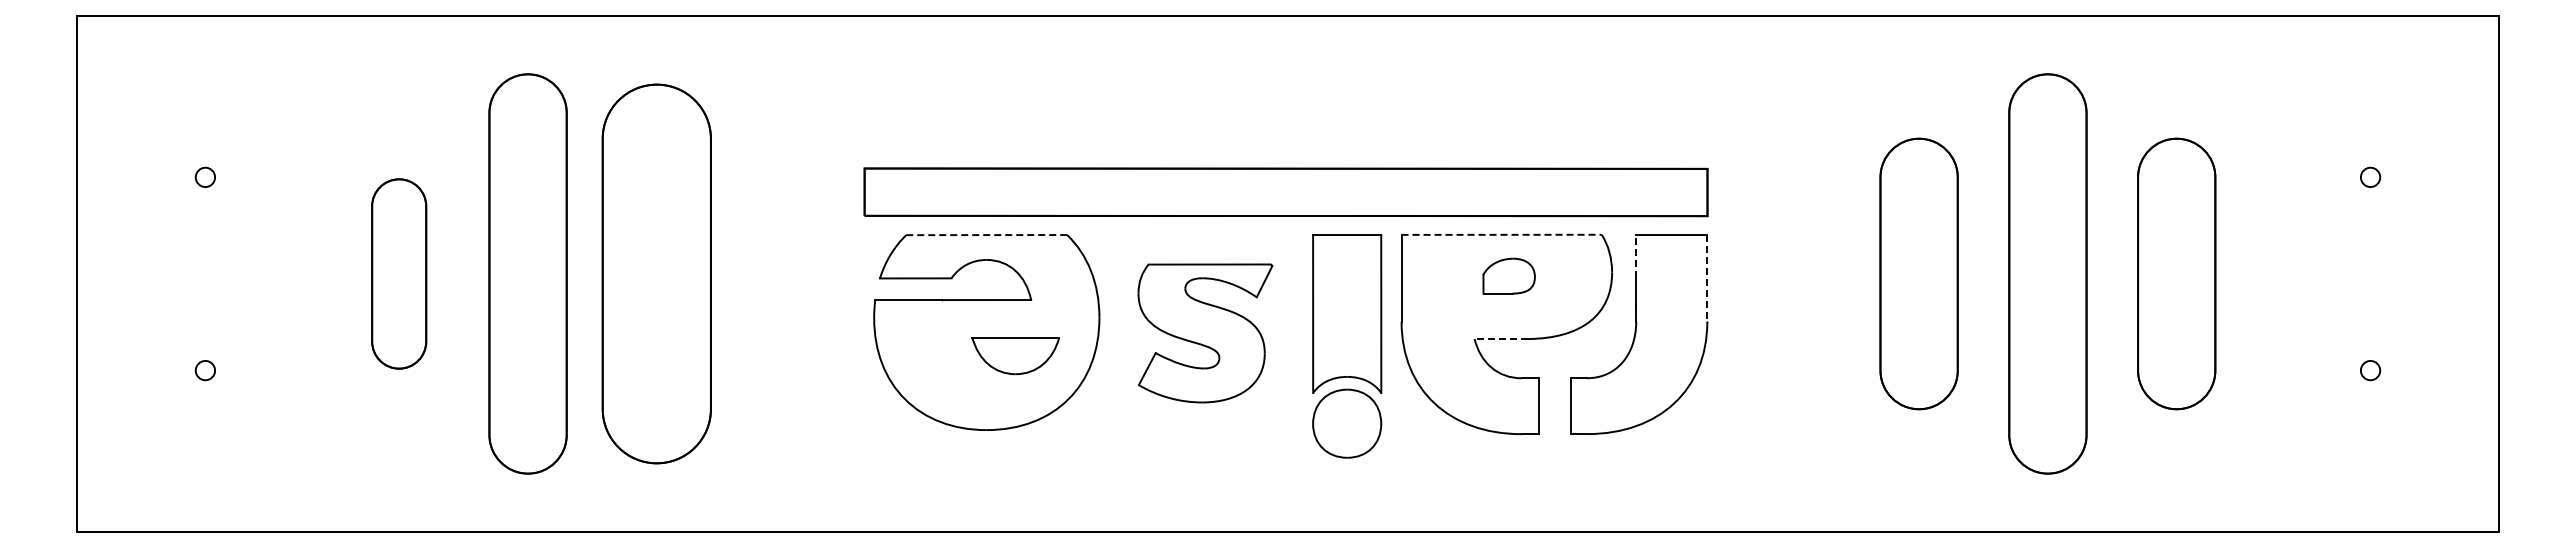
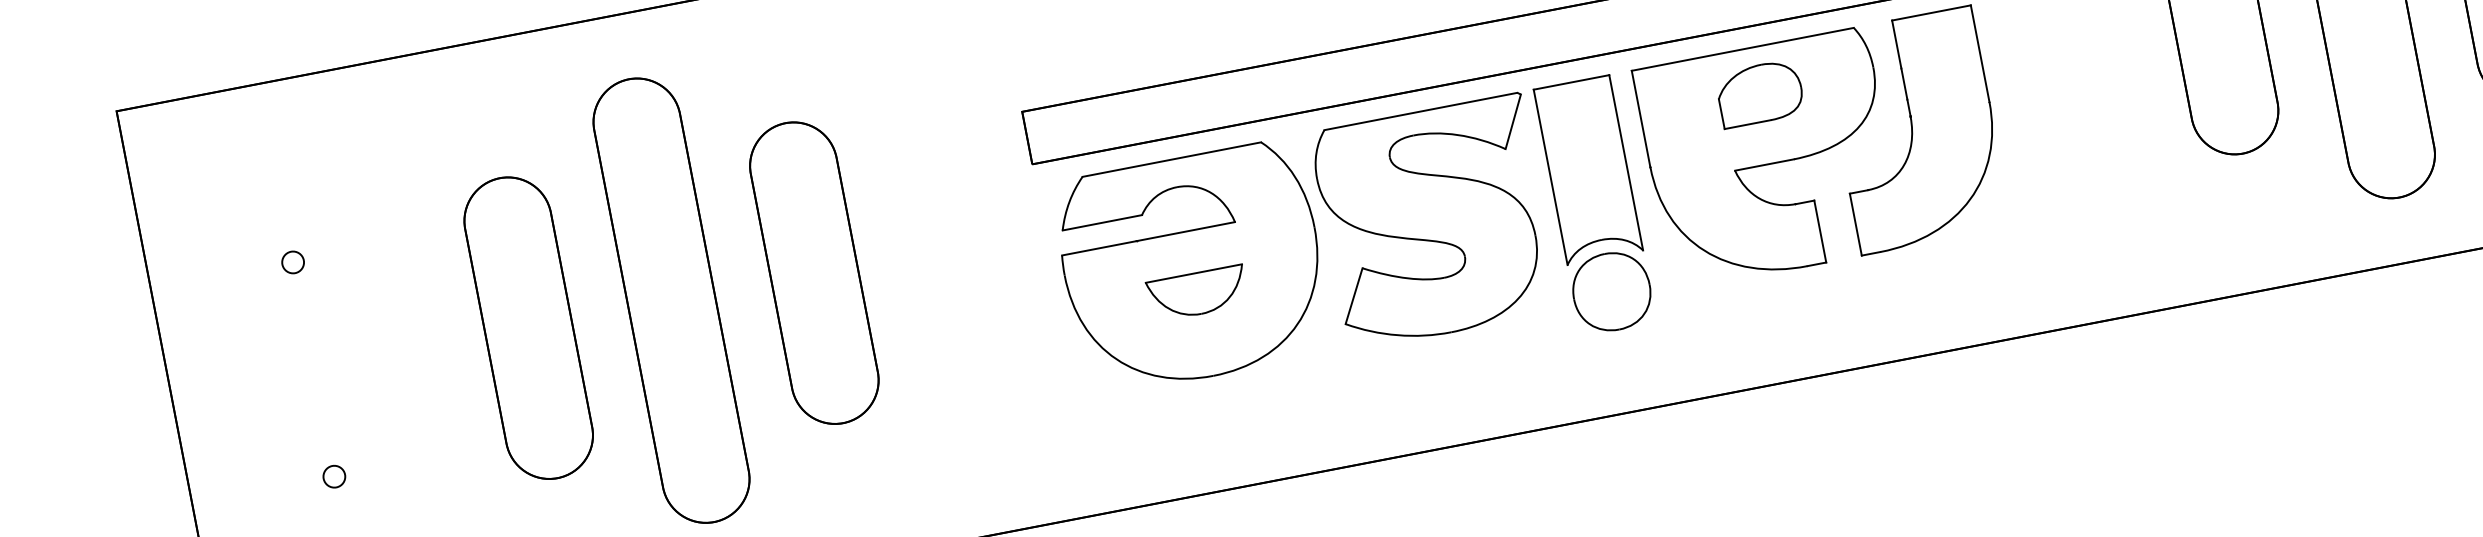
line: (1502, 234) -> (1743, 48), dashed -> solid
line: (986, 235) -> (1171, 160), dashed -> solid
line: (1636, 256) -> (1896, 44), dashed -> solid
part: (398, 273) -> (527, 327), size x1.43
part: (656, 273) -> (813, 272), size x0.71
part: (1508, 275) -> (1759, 92), size x1.43
line: (1707, 278) -> (1980, 53), dashed -> solid
part: (1205, 333) -> (1435, 222), size x1.43
line: (1501, 339) -> (1764, 165), dashed -> solid
part: (1015, 356) -> (1197, 294), moved

